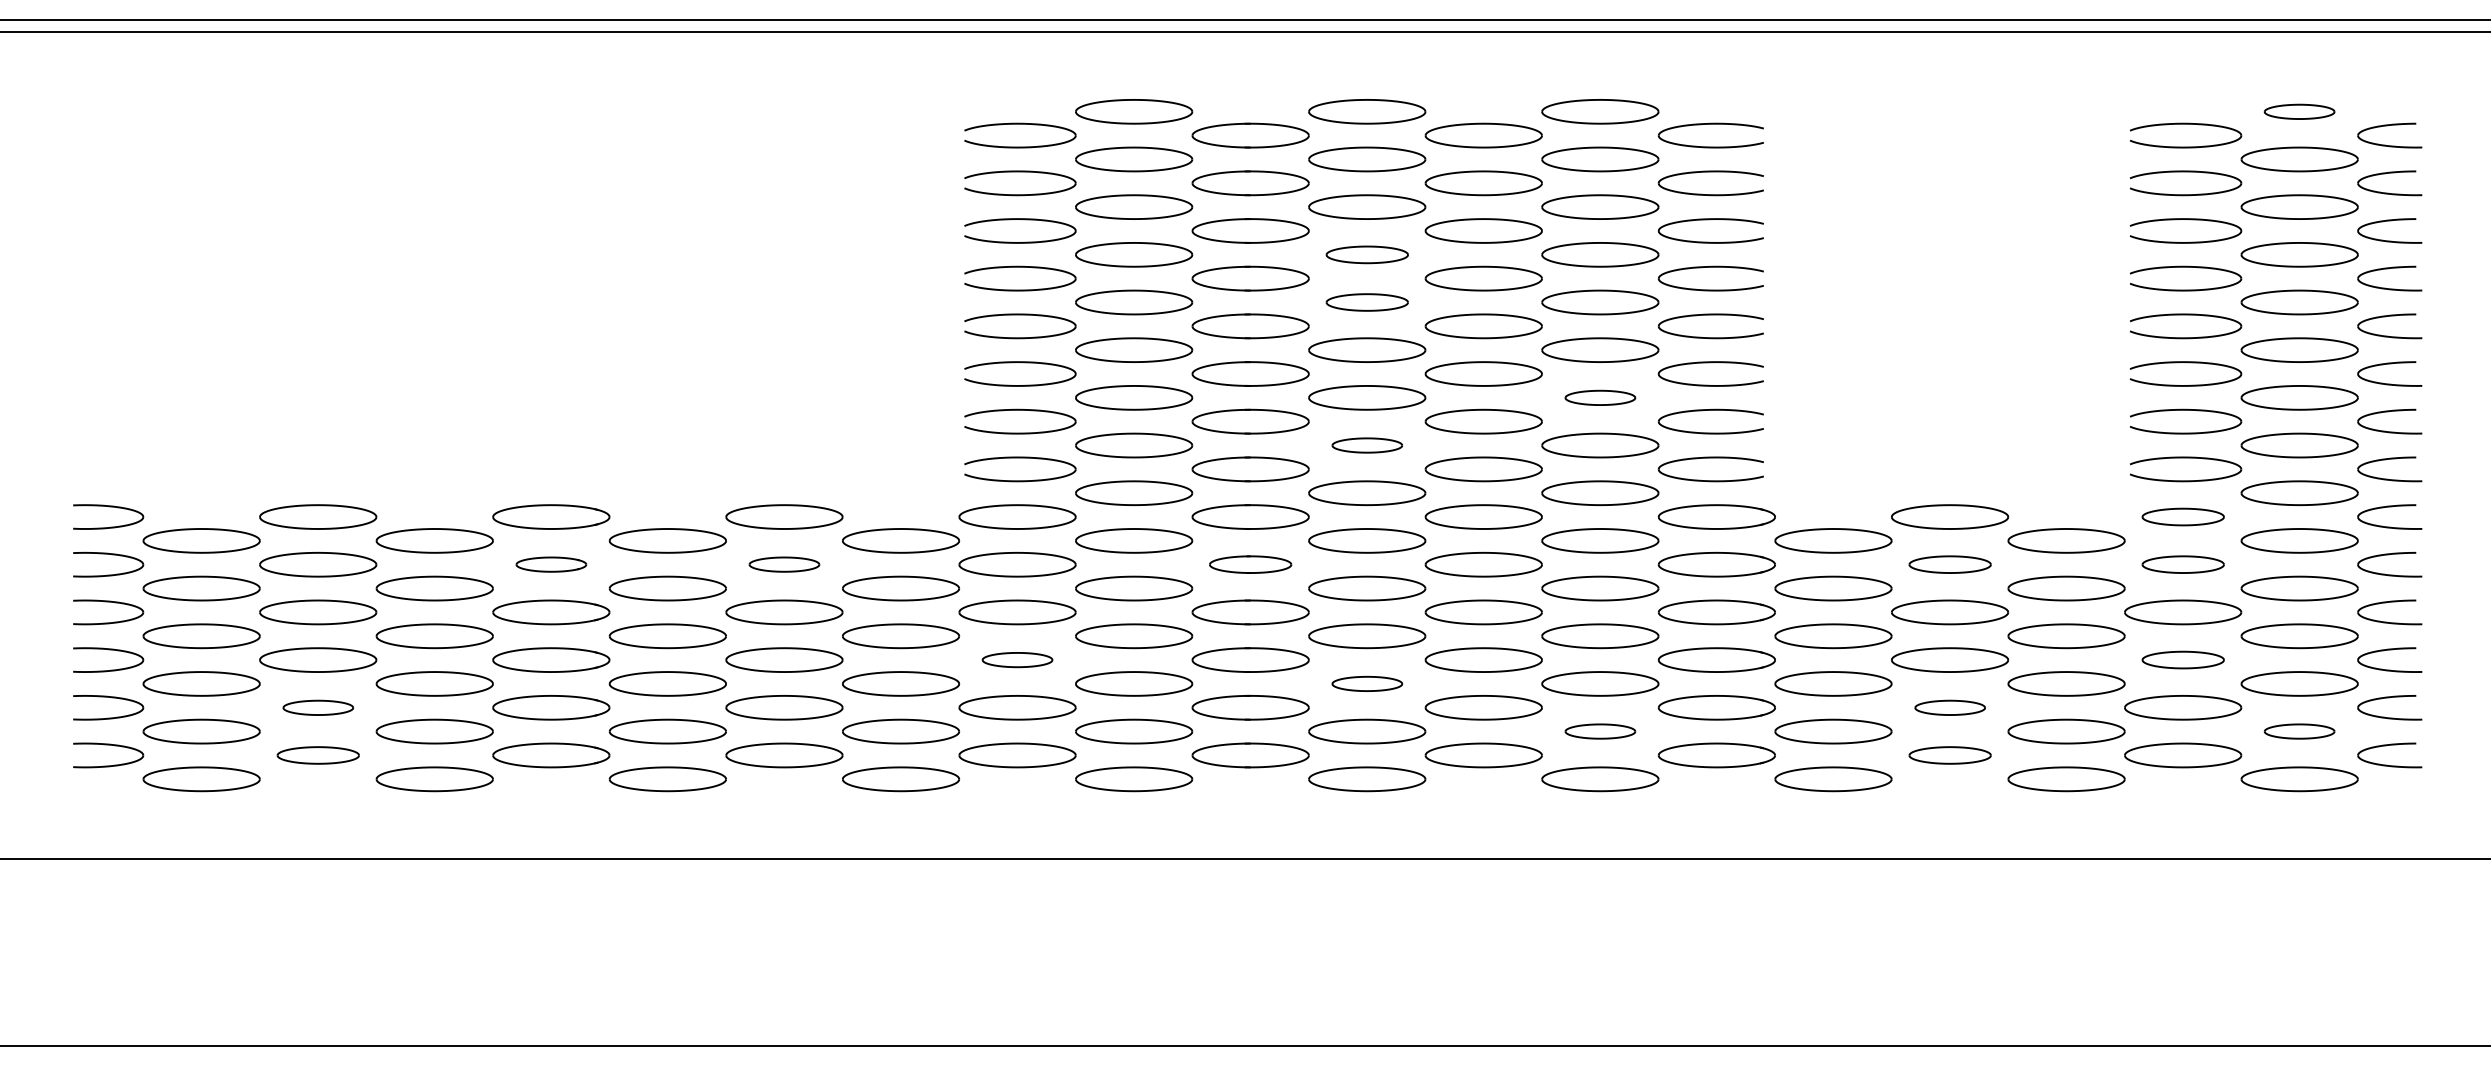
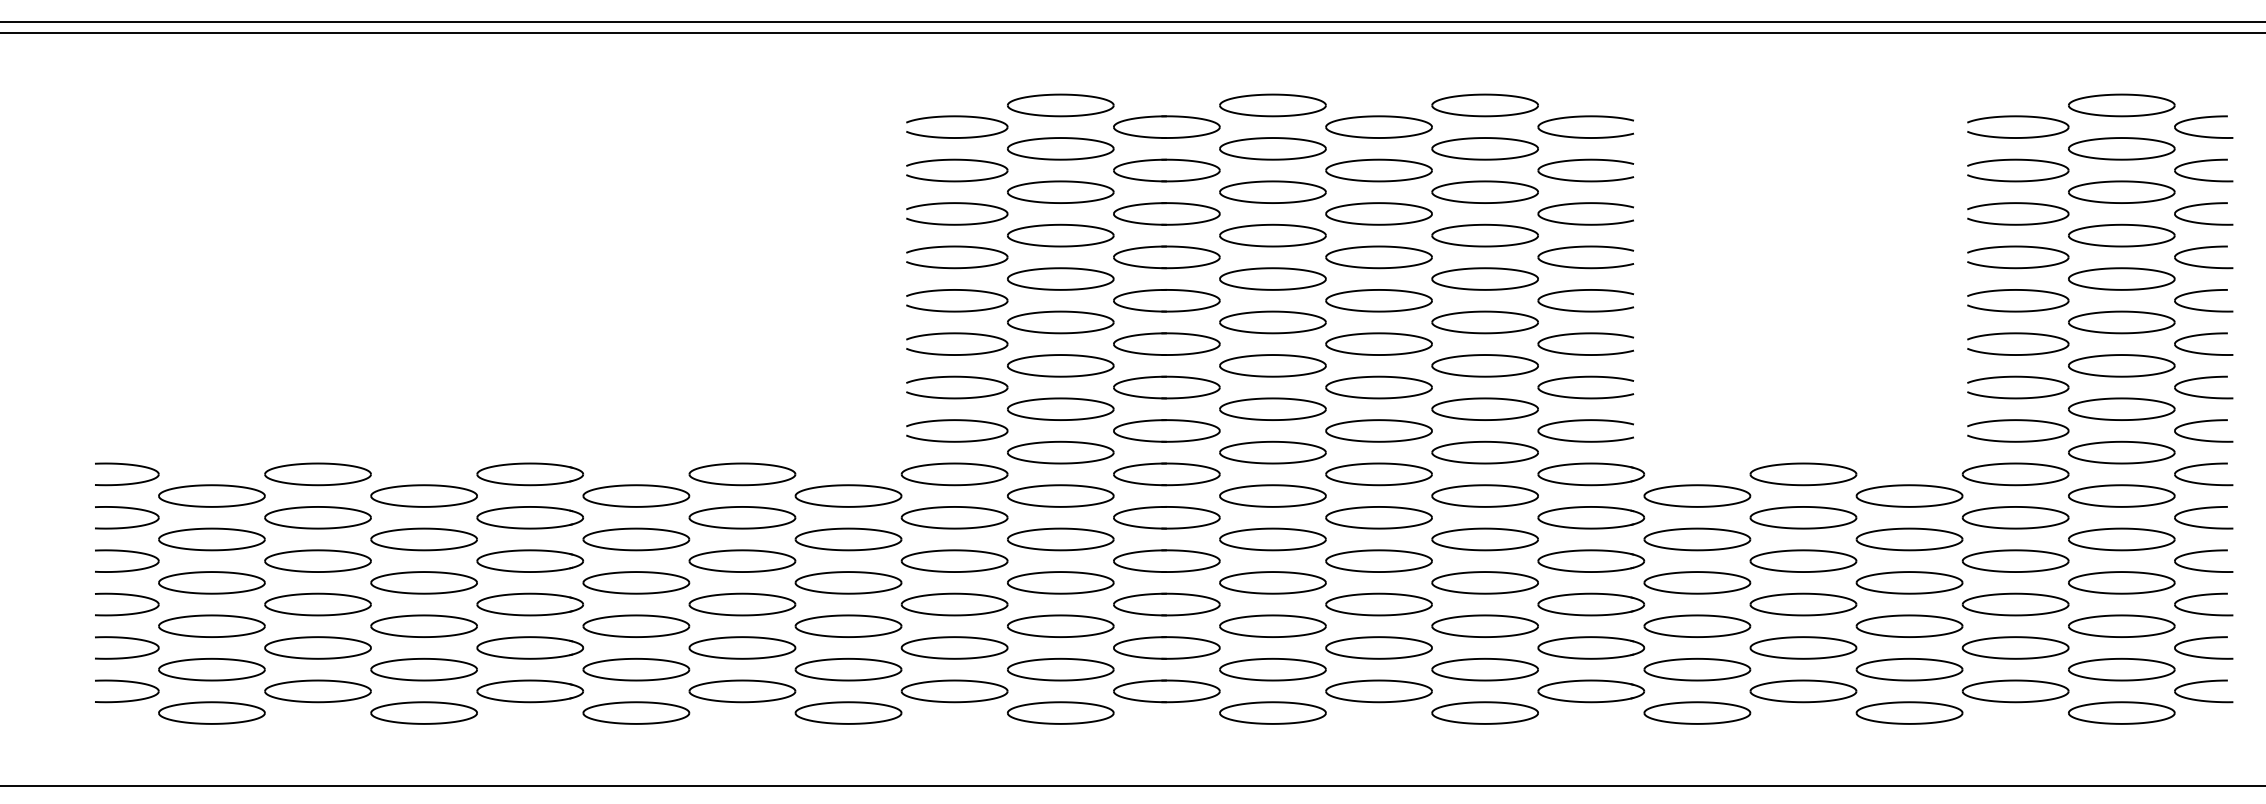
part: (2299, 111) -> (2121, 105), size x1.67
part: (1367, 254) -> (1273, 235), size x1.43
part: (1367, 302) -> (1273, 279), size x1.43
part: (1600, 397) -> (1485, 365), size x1.67
part: (1367, 445) -> (1273, 409), size x1.67
part: (2183, 516) -> (2016, 473), size x1.43
part: (551, 564) -> (530, 517), size x1.67
part: (784, 564) -> (742, 517), size x1.67
part: (1250, 564) -> (1166, 517), size x1.43
part: (1950, 564) -> (1803, 517), size x1.43
part: (2183, 564) -> (2016, 517), size x1.43
part: (1017, 659) -> (954, 604), size x1.67
part: (2183, 659) -> (2016, 604), size x1.43
part: (1367, 683) -> (1273, 625), size x1.67
part: (318, 707) -> (318, 647), size x1.67
part: (1950, 707) -> (1803, 647), size x1.67
part: (1600, 731) -> (1485, 669), size x1.67
part: (2299, 731) -> (2121, 669), size x1.67
part: (318, 755) -> (318, 691), size x1.43
part: (1950, 755) -> (1803, 691), size x1.43

